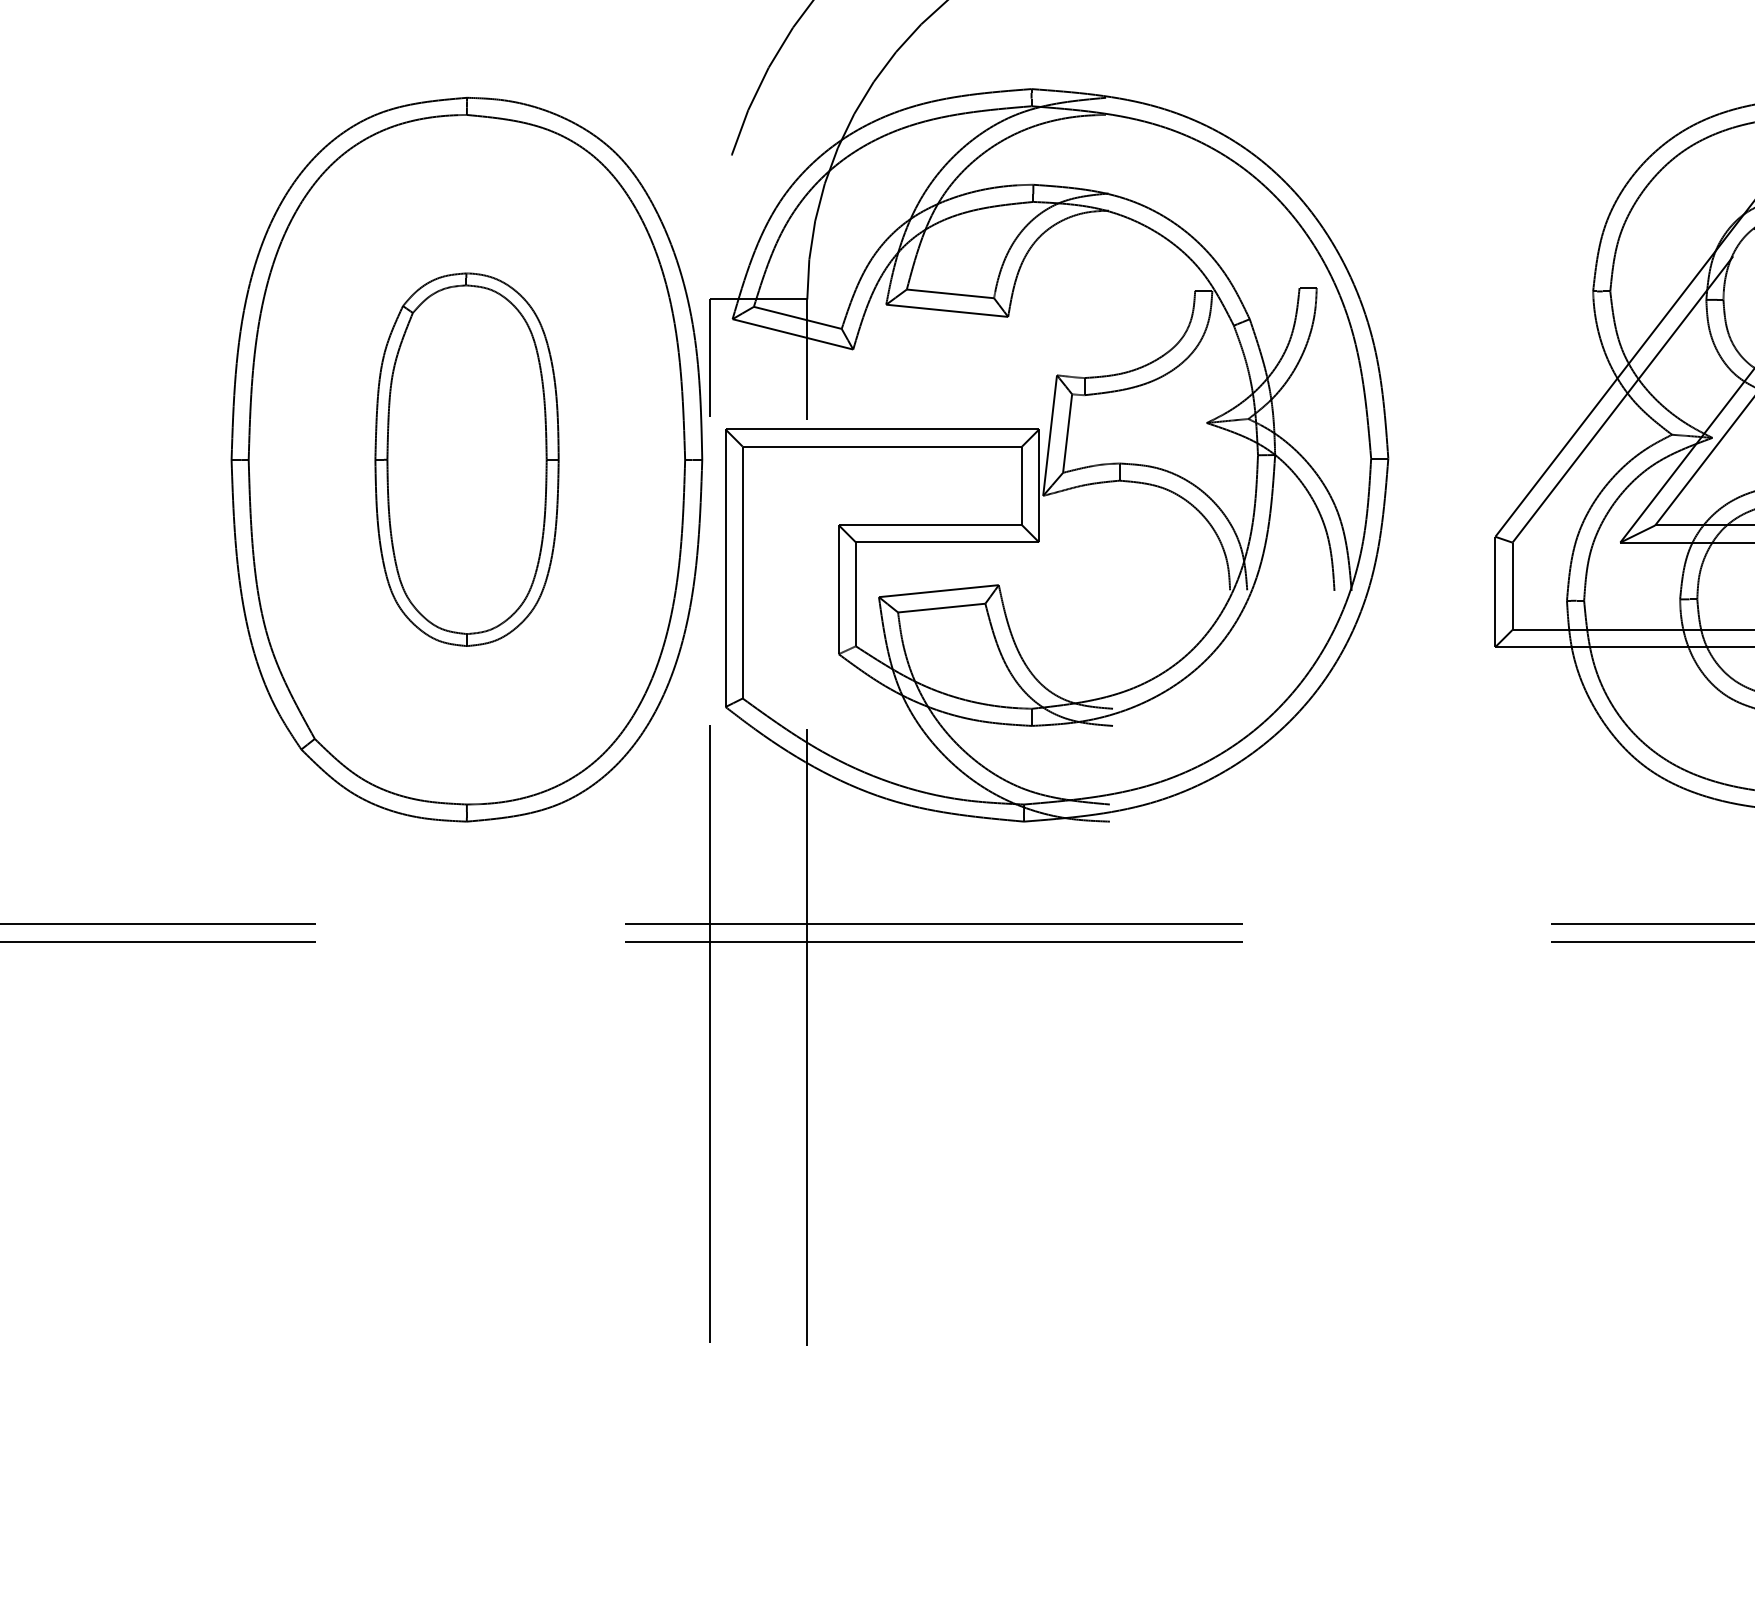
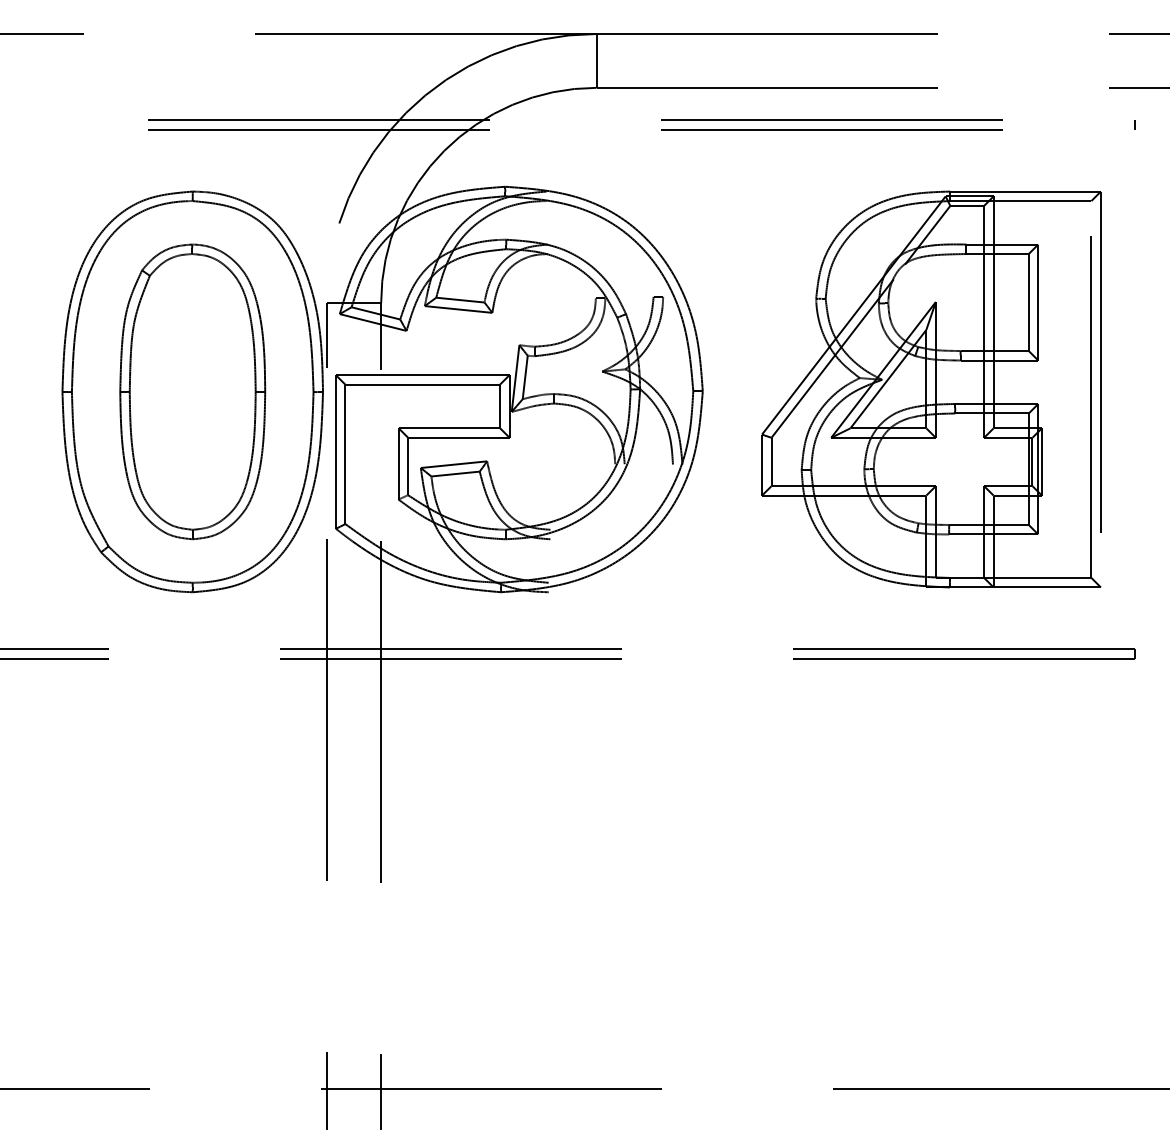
part: (466, 458) -> (192, 391), size x1.43

